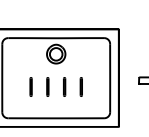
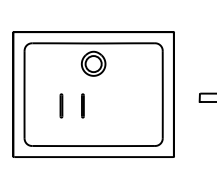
line: (64, 86) -> (104, 105), removed
line: (81, 86) -> (125, 105), removed

